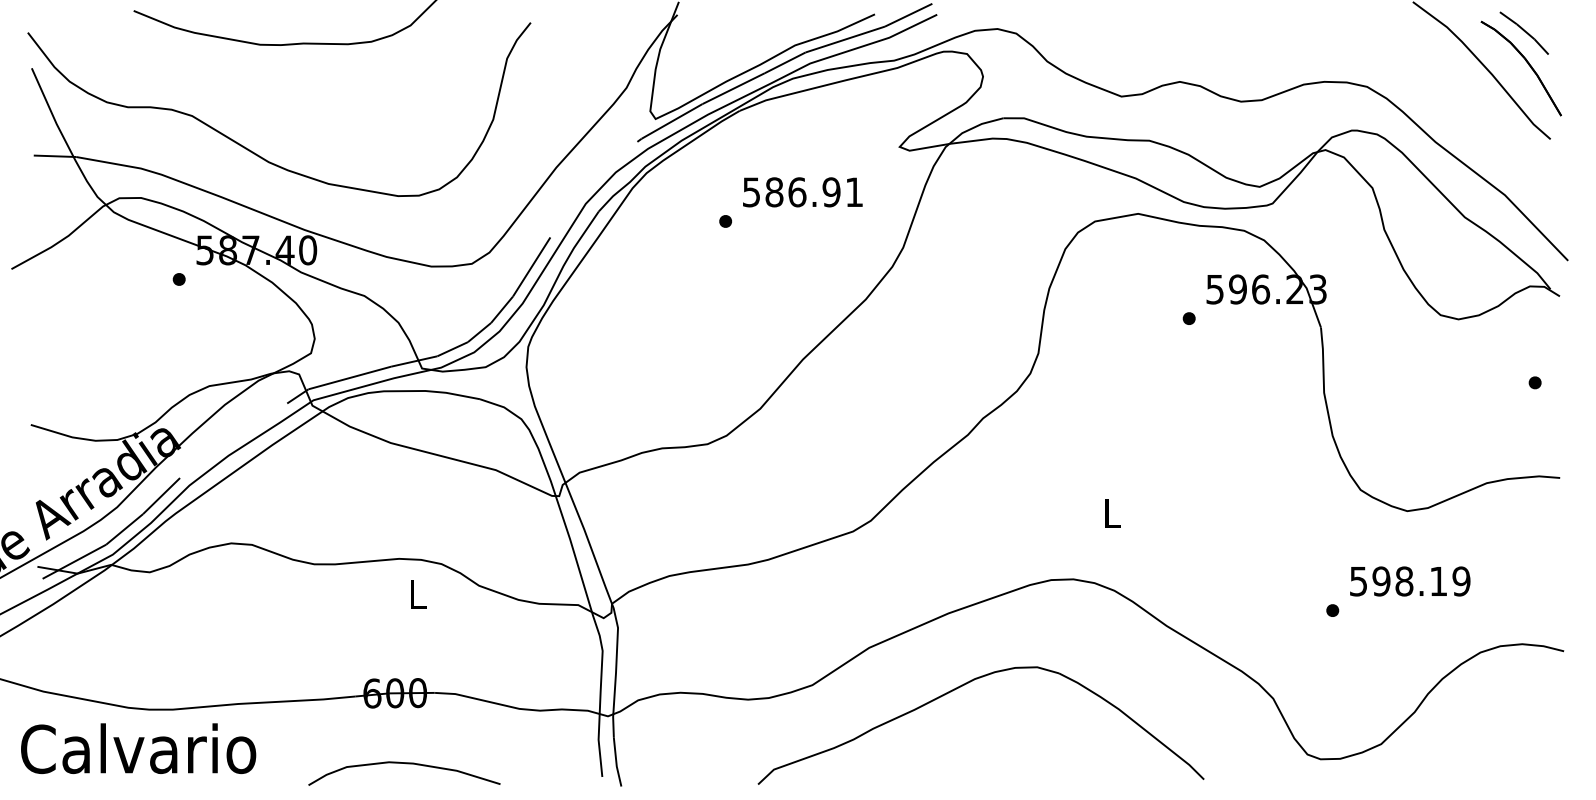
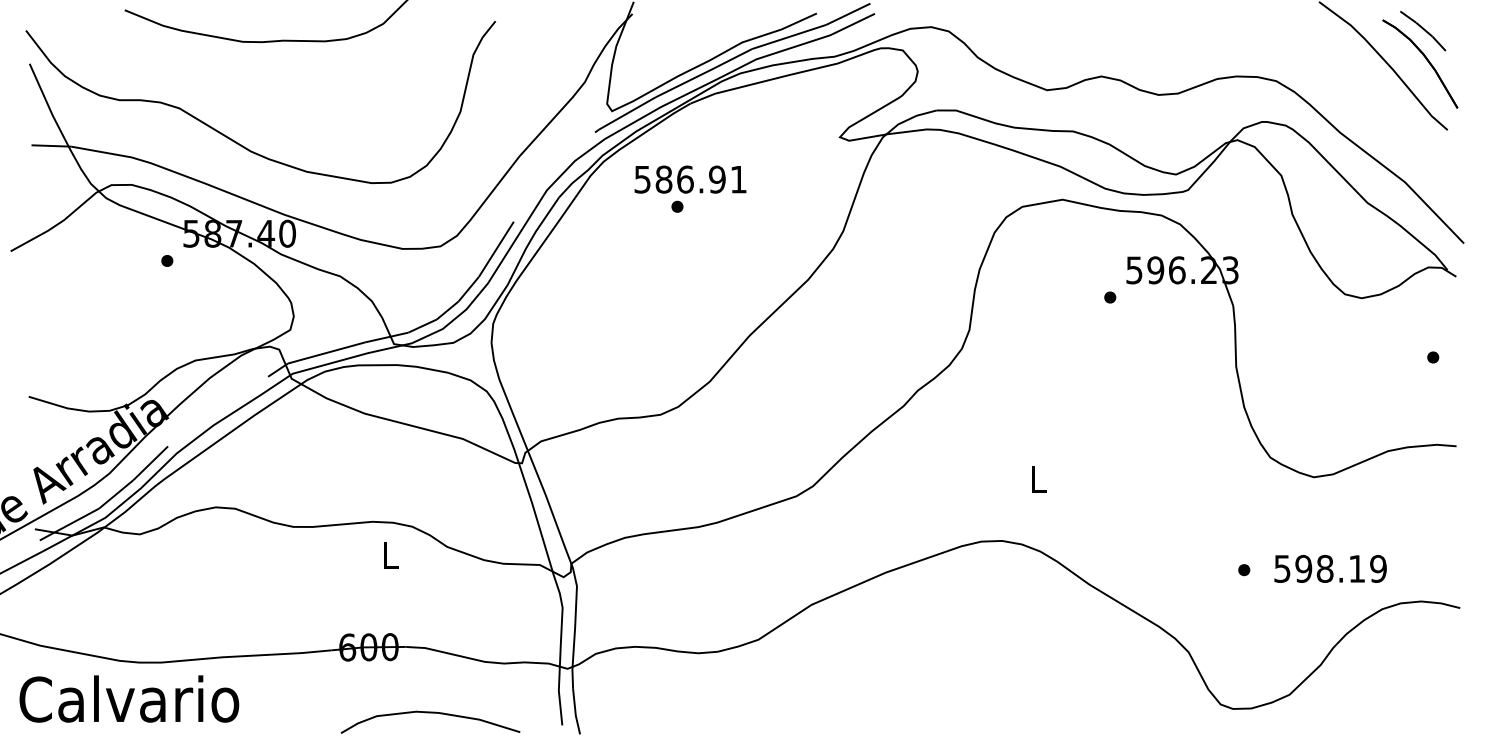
text: (802, 192) -> (690, 179), moved
text: (1410, 581) -> (1330, 568), moved
part: (960, 688) -> (896, 642), removed
curve: (404, 764) -> (430, 713), moved

